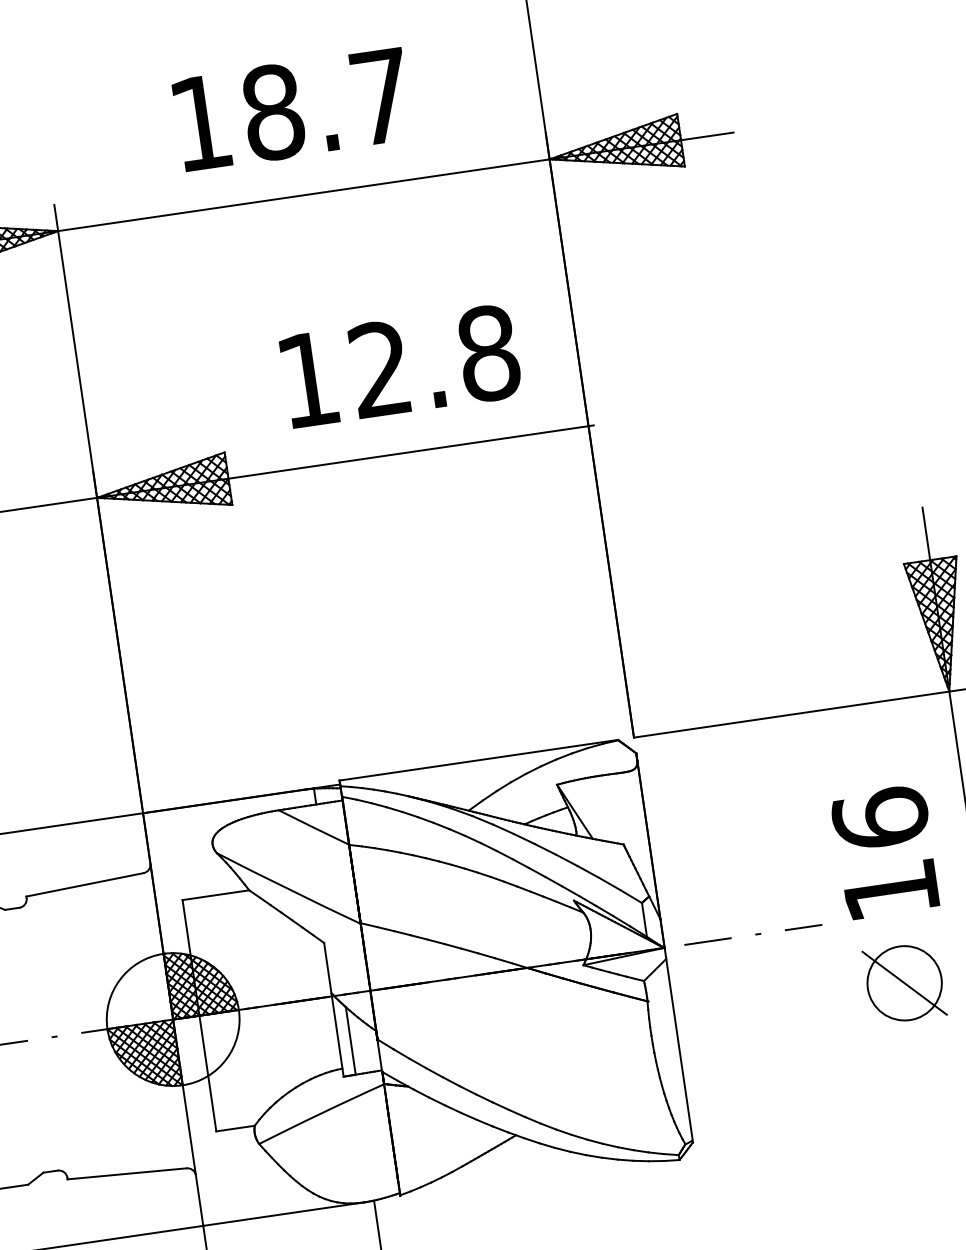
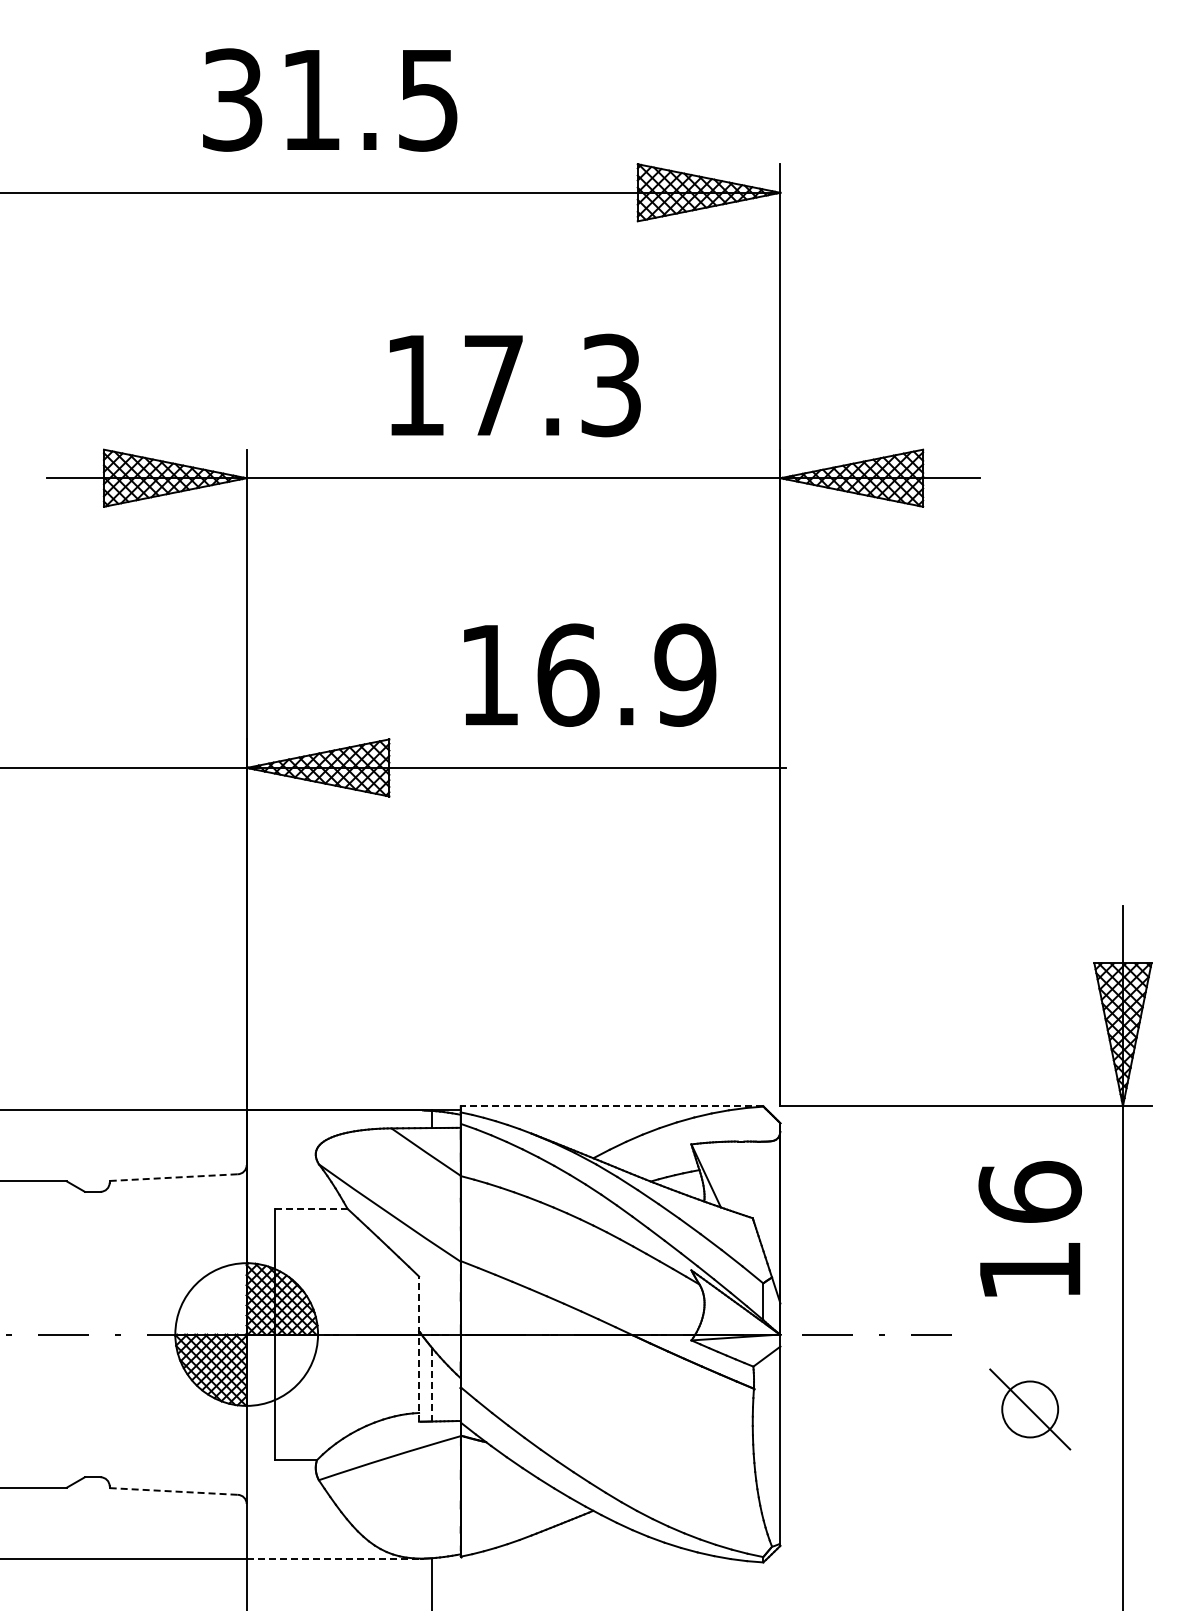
text: (326, 104) -> (551, 385), 18.7 -> 17.3
text: (434, 360) -> (626, 674), 12.8 -> 16.9
line: (478, 760) -> (611, 1106), solid -> dashed
text: (884, 851) -> (1029, 1228), moved
line: (84, 884) -> (173, 1177), solid -> dashed
line: (215, 894) -> (311, 1208), solid -> dashed
circle: (904, 983) -> (1030, 1409), size x0.7
line: (334, 1010) -> (419, 1349), solid -> dashed
line: (350, 1040) -> (432, 1384), solid -> dashed
line: (127, 1173) -> (174, 1491), solid -> dashed
line: (284, 1213) -> (334, 1558), solid -> dashed

